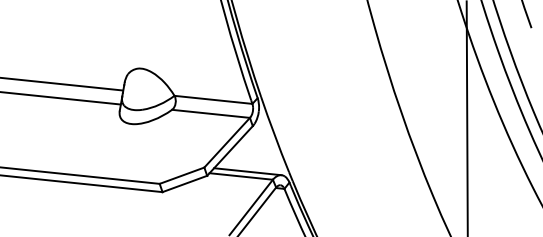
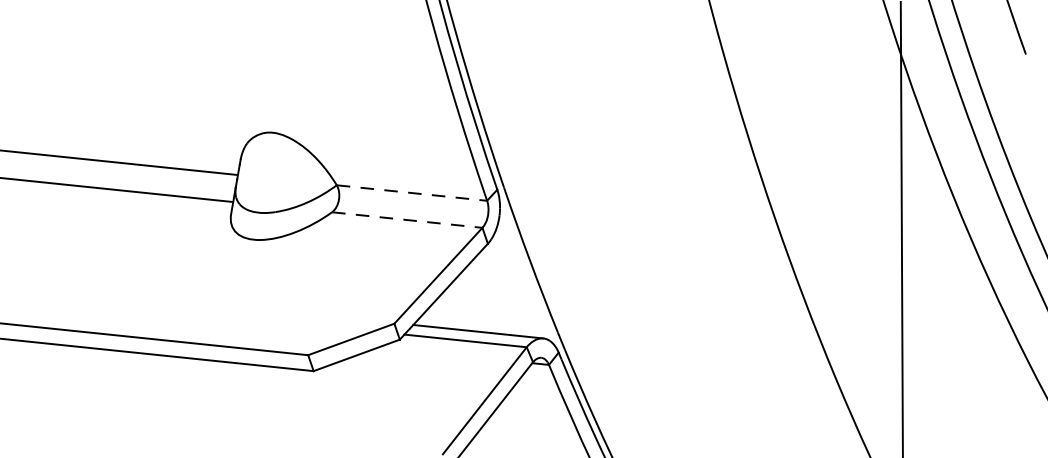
line: (213, 99) -> (412, 192), solid -> dashed
line: (211, 113) -> (408, 219), solid -> dashed

